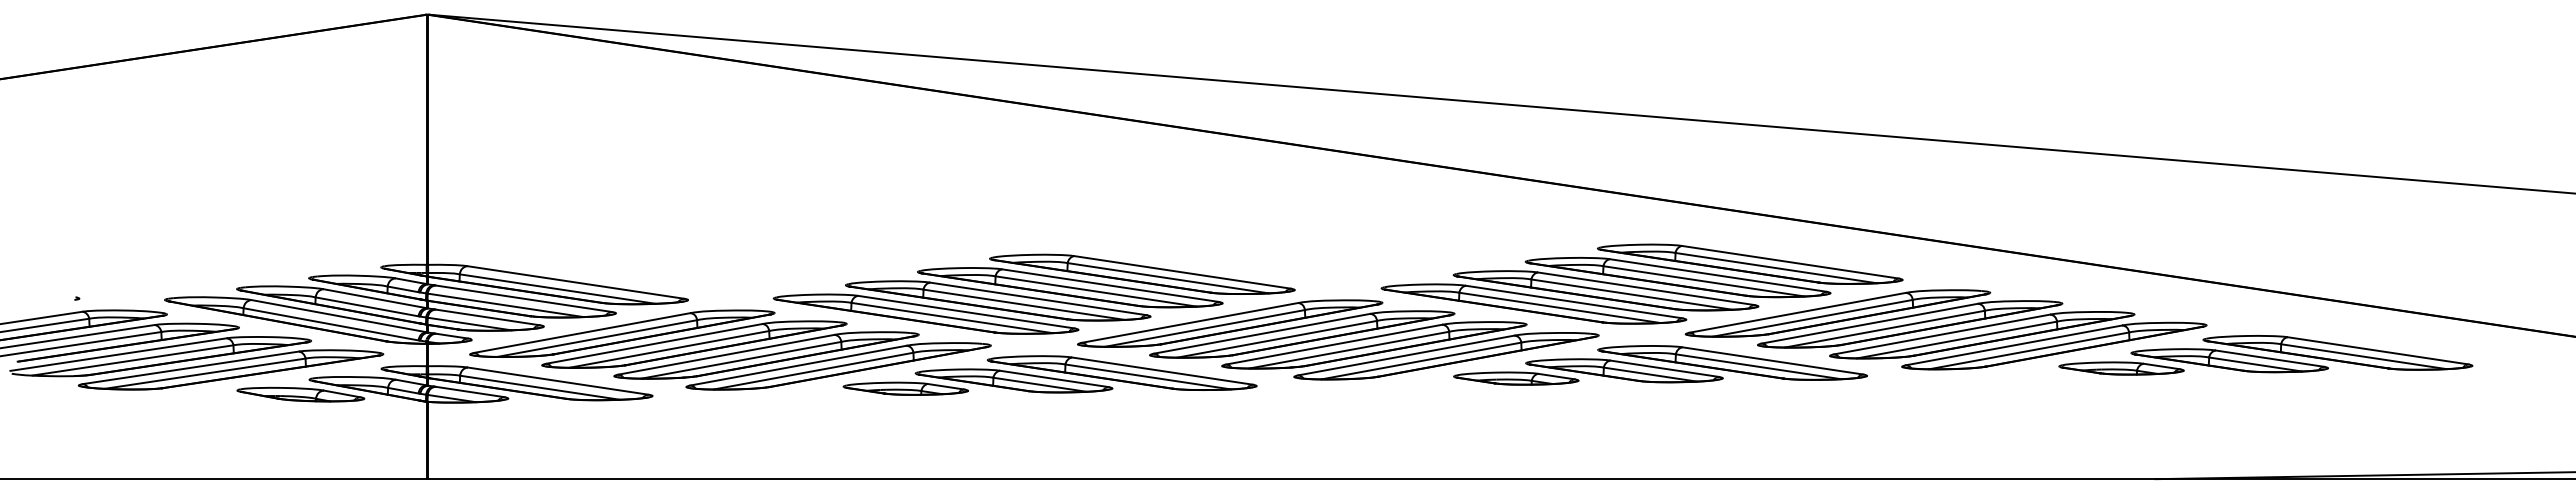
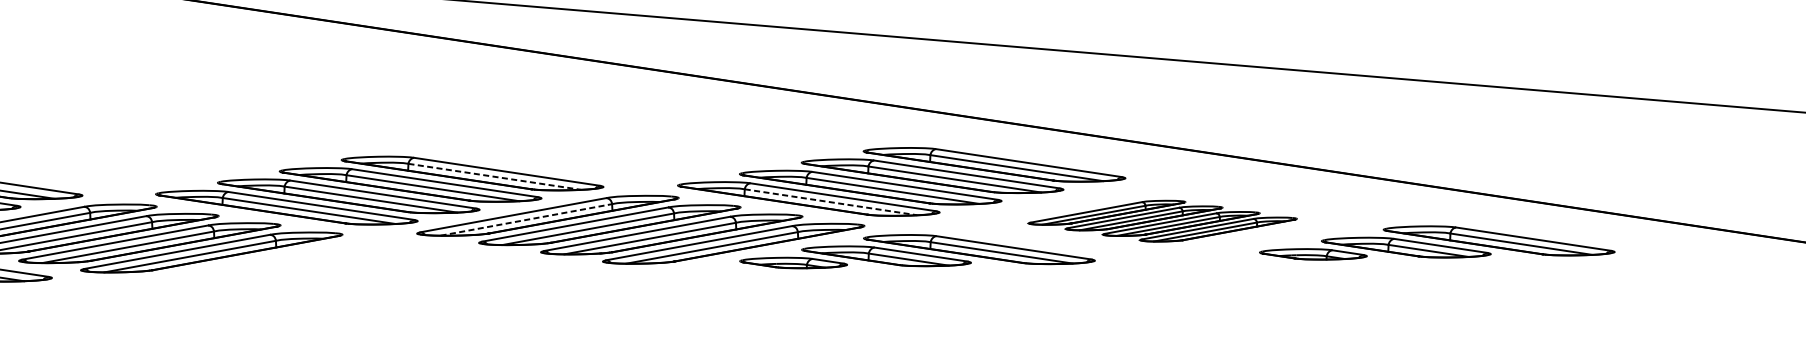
line: (1168, 278) -> (494, 177), solid -> dashed
line: (1559, 307) -> (830, 201), solid -> dashed
line: (1205, 328) -> (526, 219), solid -> dashed
part: (1945, 329) -> (1162, 220), size x0.6
part: (1049, 375) -> (392, 260), removed

